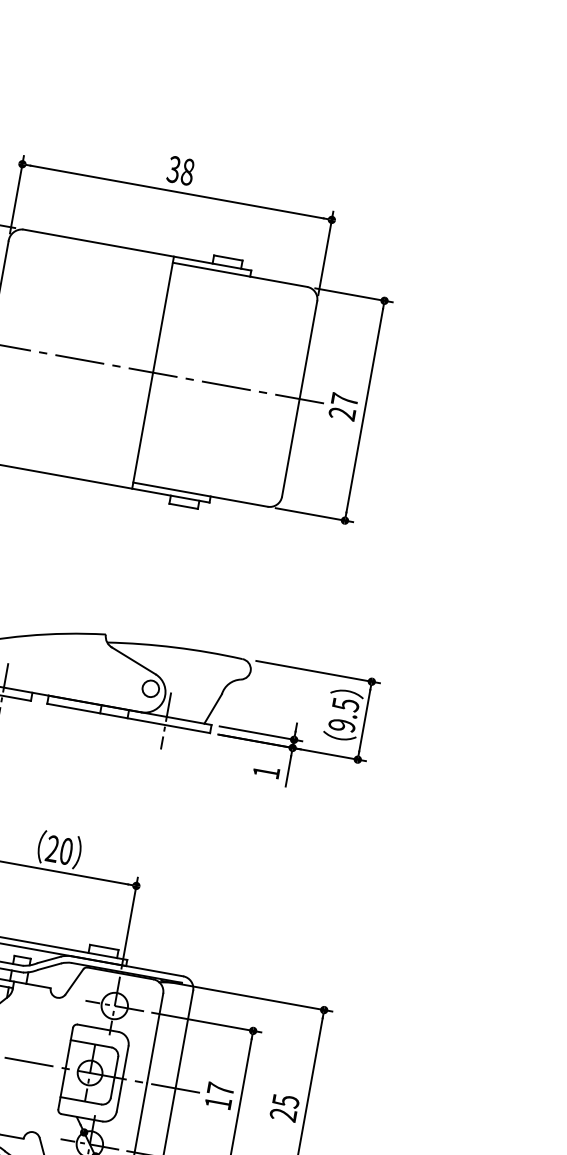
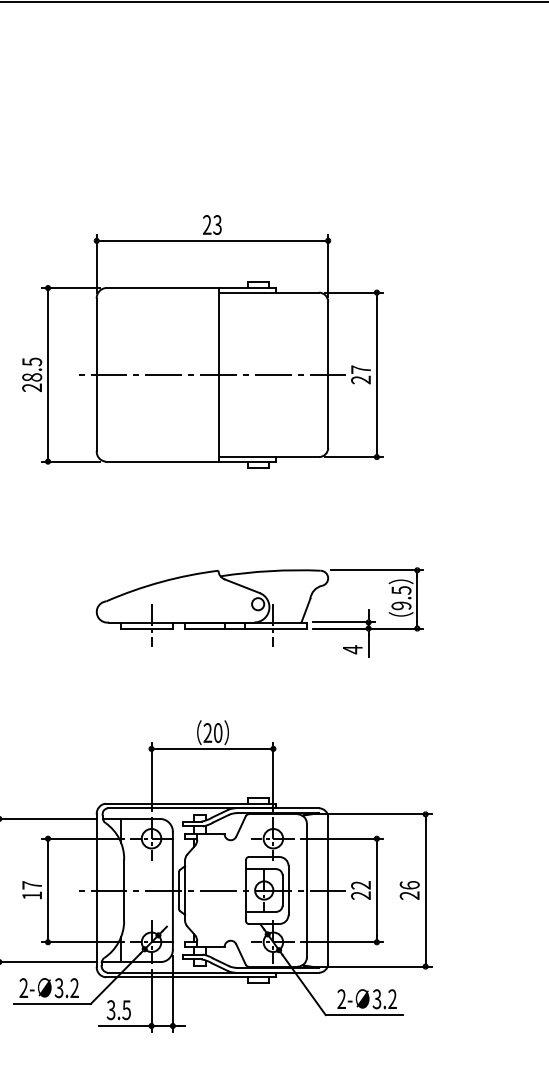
text: (179, 169) -> (211, 224), 38 -> 23
text: (266, 772) -> (352, 649), 1 -> 4
text: (218, 1096) -> (360, 890), 17 -> 22
text: (285, 1101) -> (409, 885), 25 -> 26

